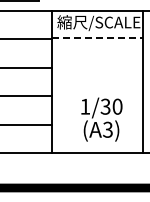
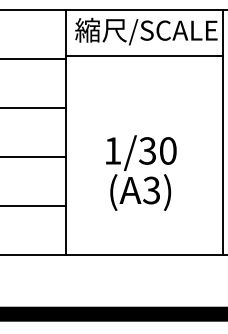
line: (97, 37) -> (144, 56), dashed -> solid
text: (101, 119) -> (140, 172), moved

